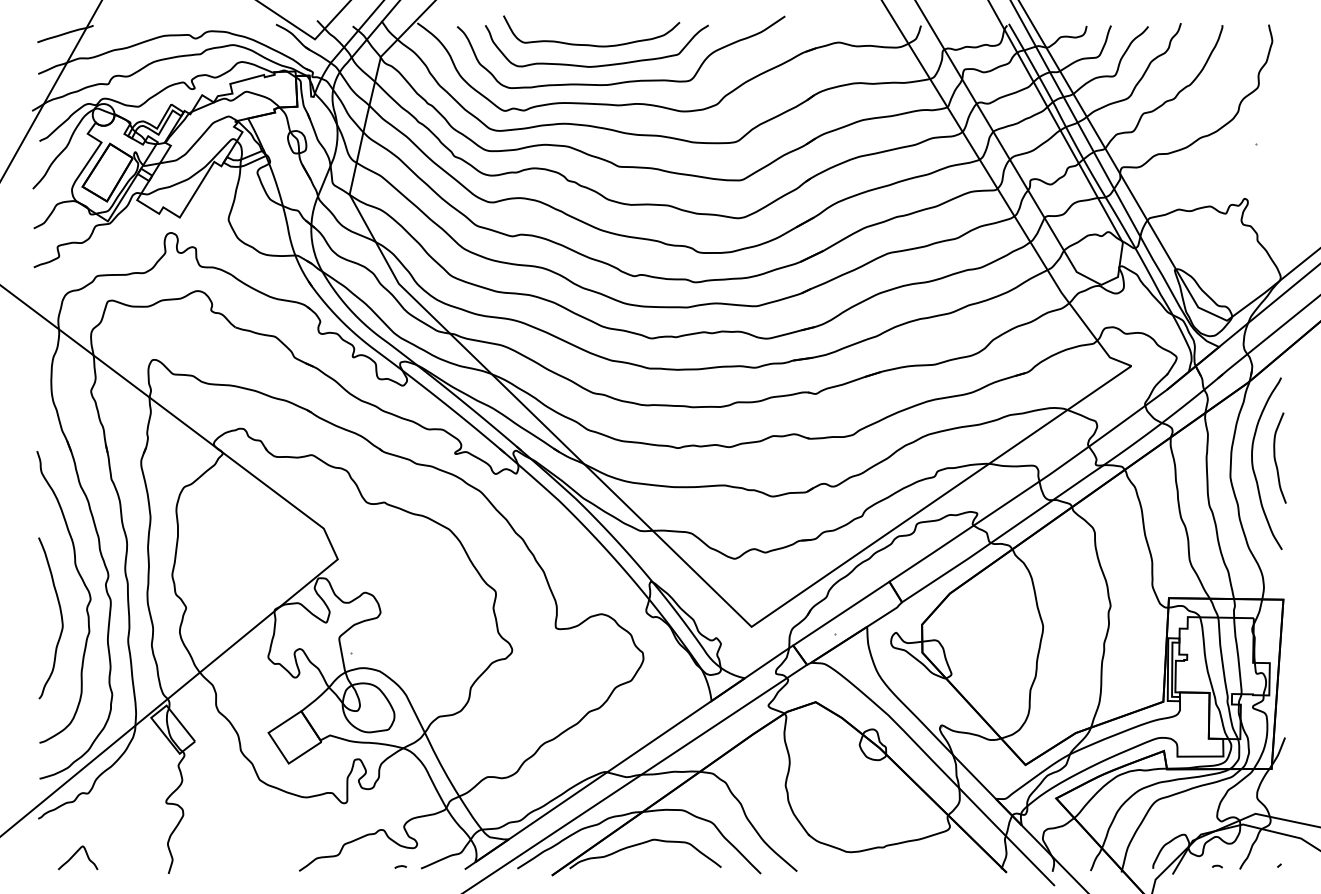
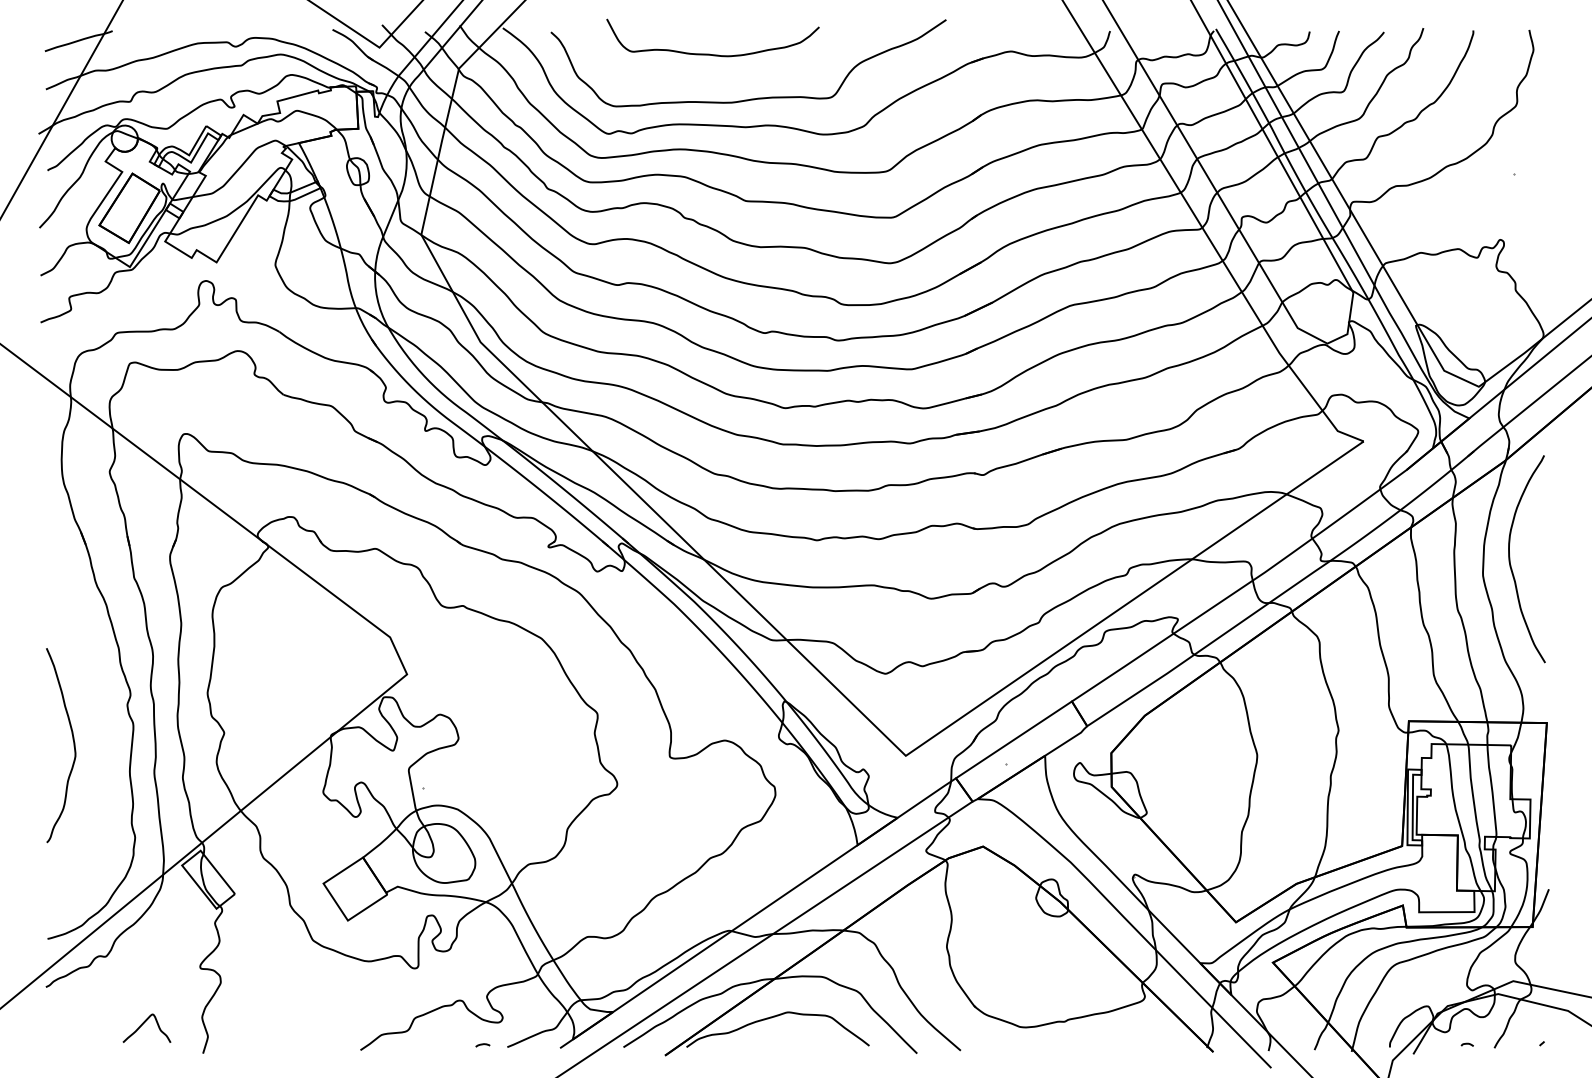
curve: (601, 64) -> (724, 78), removed
curve: (1275, 458) -> (1537, 552), removed
curve: (84, 585) -> (101, 706), removed
curve: (75, 854) -> (143, 1024), moved

